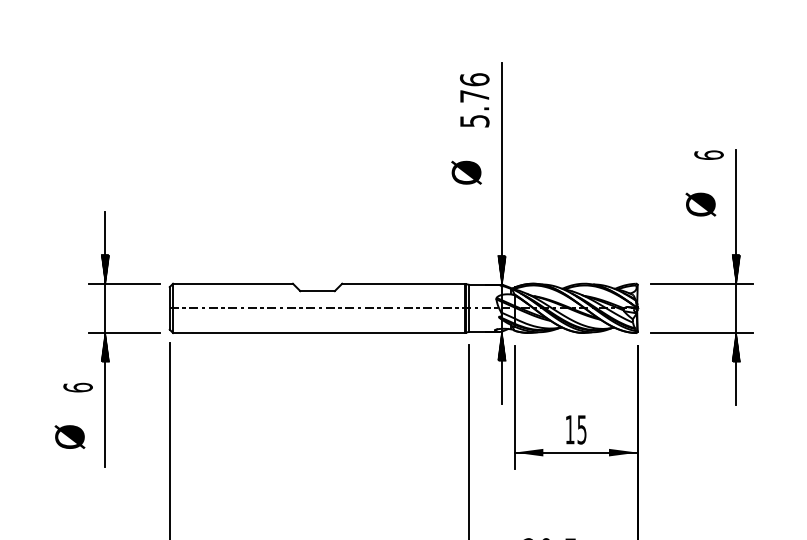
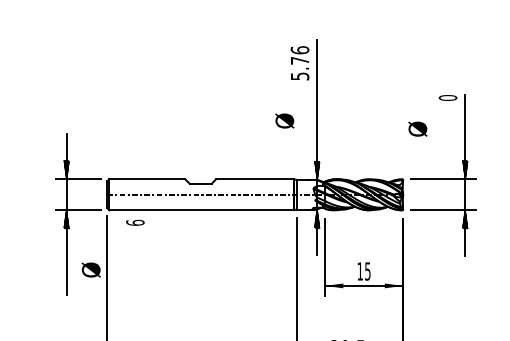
text: (708, 154) -> (447, 97), 6 -> 0
text: (466, 171) -> (284, 120), moved
text: (700, 203) -> (417, 128), moved
text: (78, 387) -> (135, 222), moved
text: (68, 436) -> (90, 269), moved

